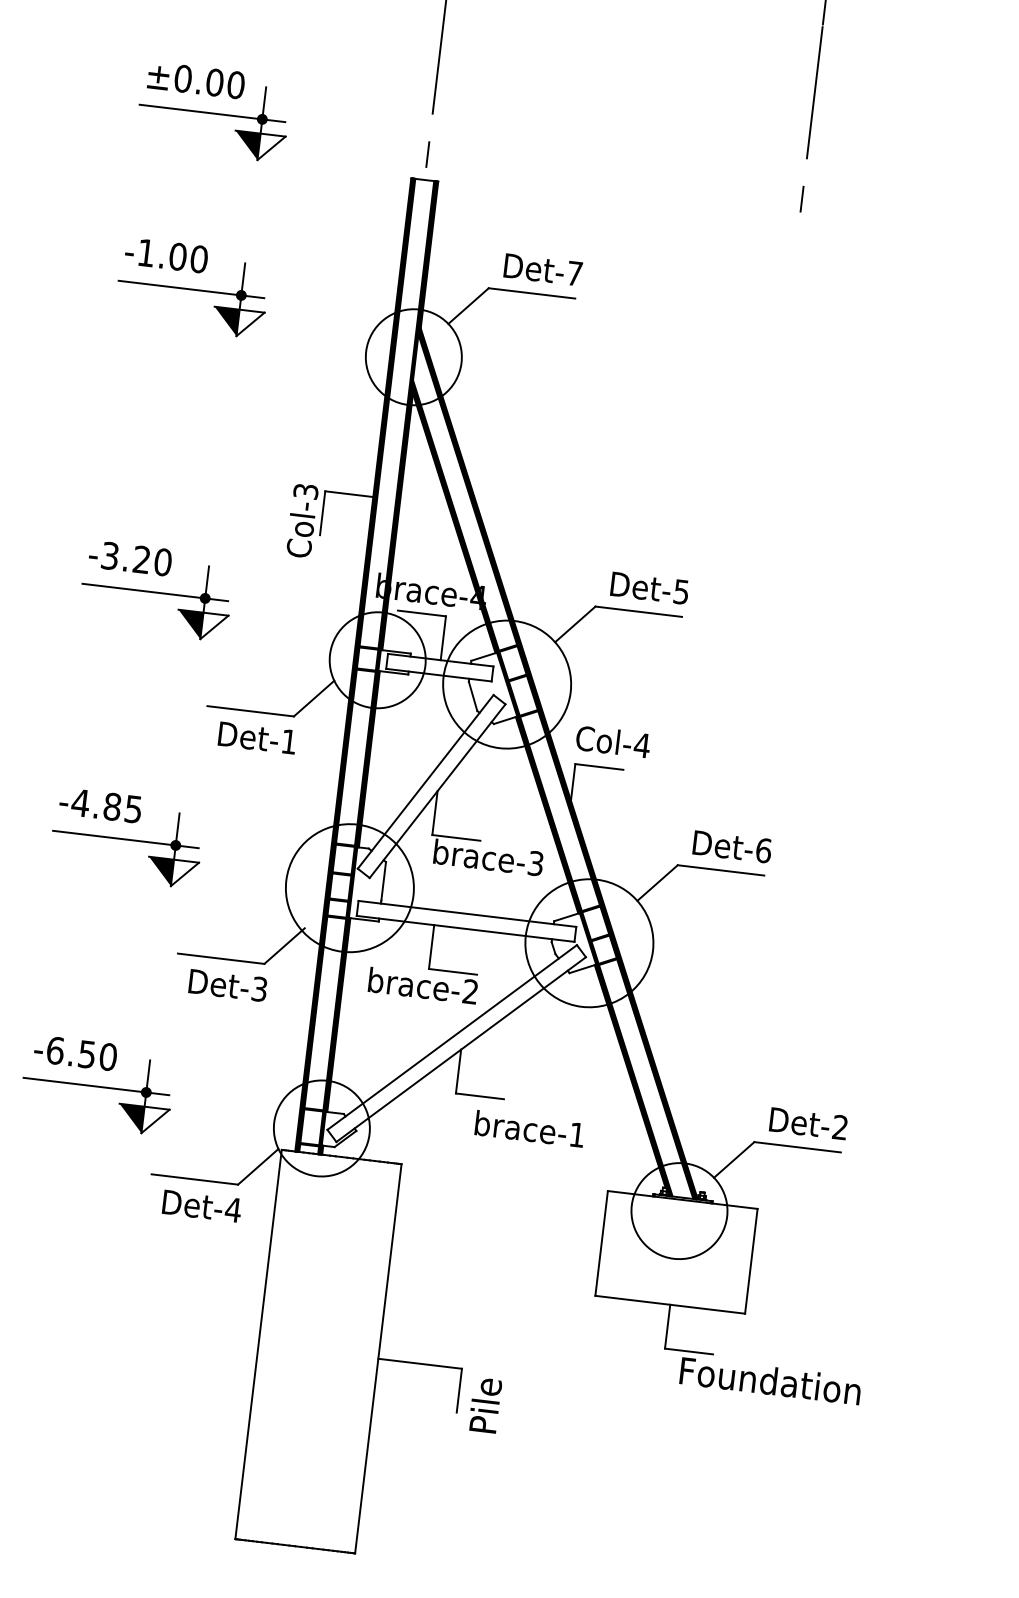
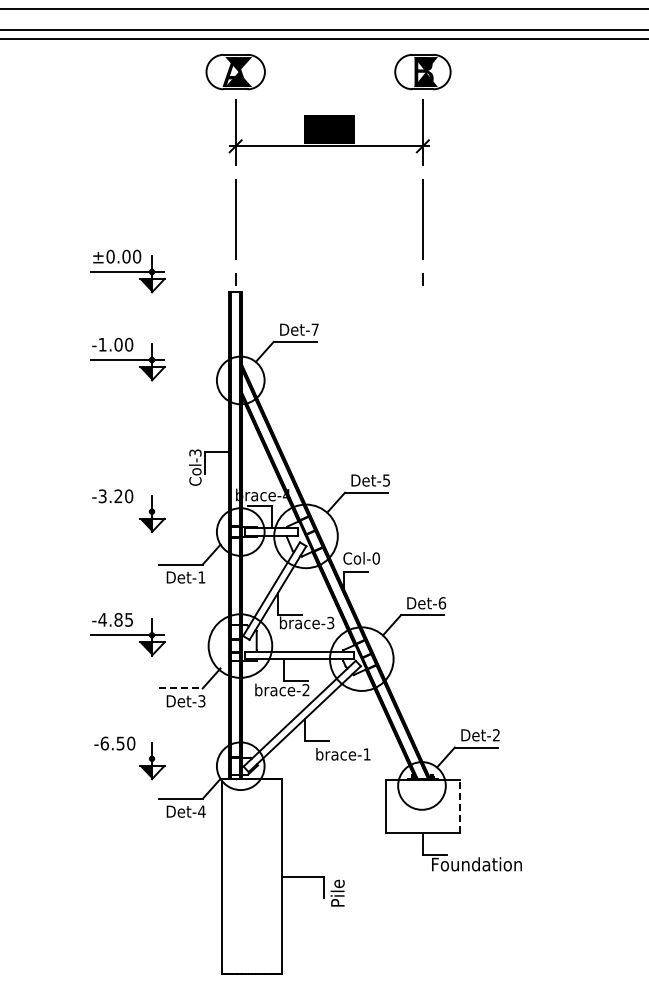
line: (154, 592) -> (126, 511), removed
text: (642, 745) -> (376, 558), Col-4 -> Col-0
line: (221, 958) -> (181, 688), solid -> dashed
line: (95, 1085) -> (126, 758), removed
line: (751, 1261) -> (460, 806), solid -> dashed

